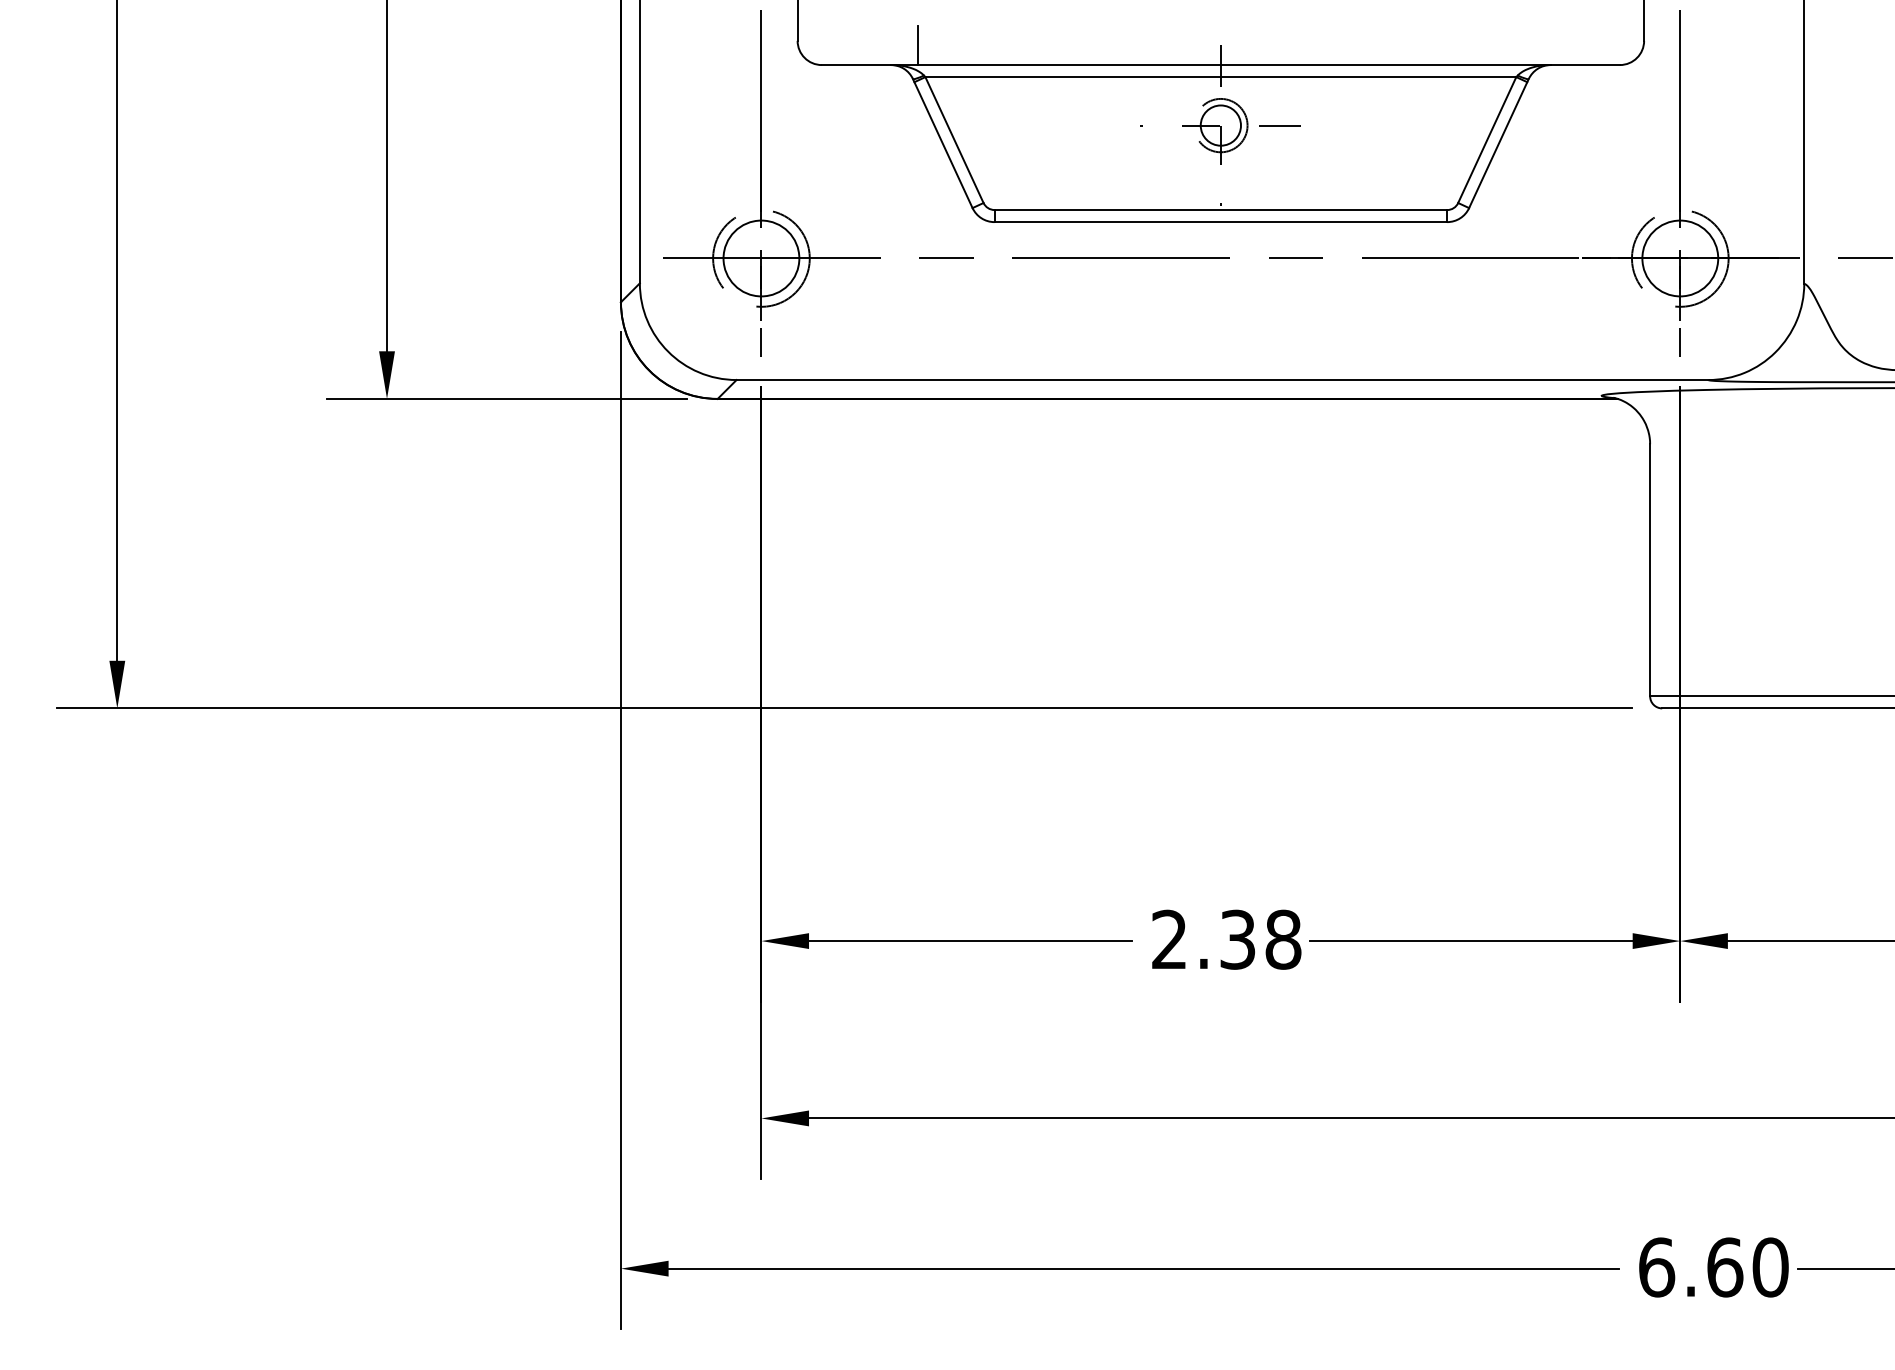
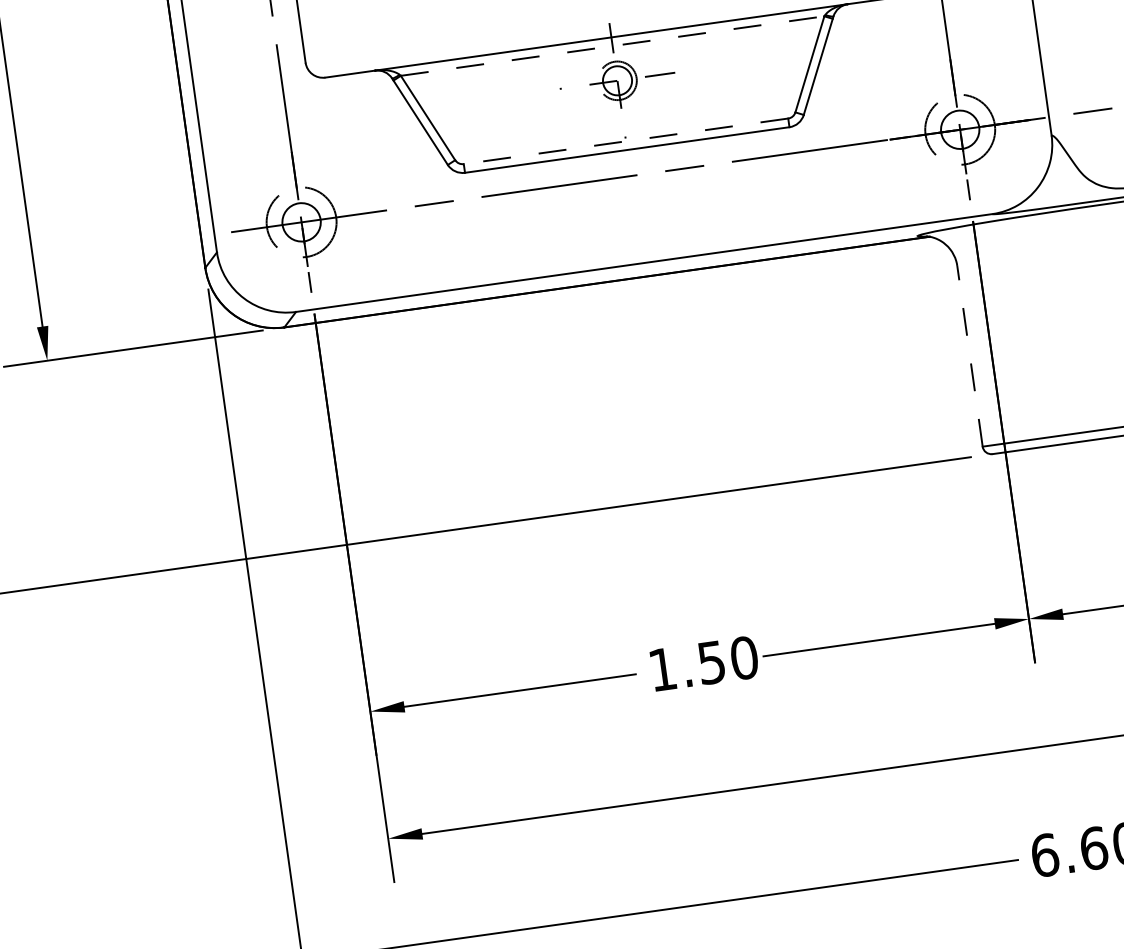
line: (918, 45) -> (392, 53), removed
line: (1221, 77) -> (613, 46), solid -> dashed
line: (1220, 210) -> (625, 141), solid -> dashed
circle: (761, 258) -> (301, 222), size x0.7
circle: (1680, 258) -> (960, 129), size x0.7
line: (1650, 569) -> (970, 355), solid -> dashed
text: (1226, 939) -> (703, 663), 2.38 -> 1.50

